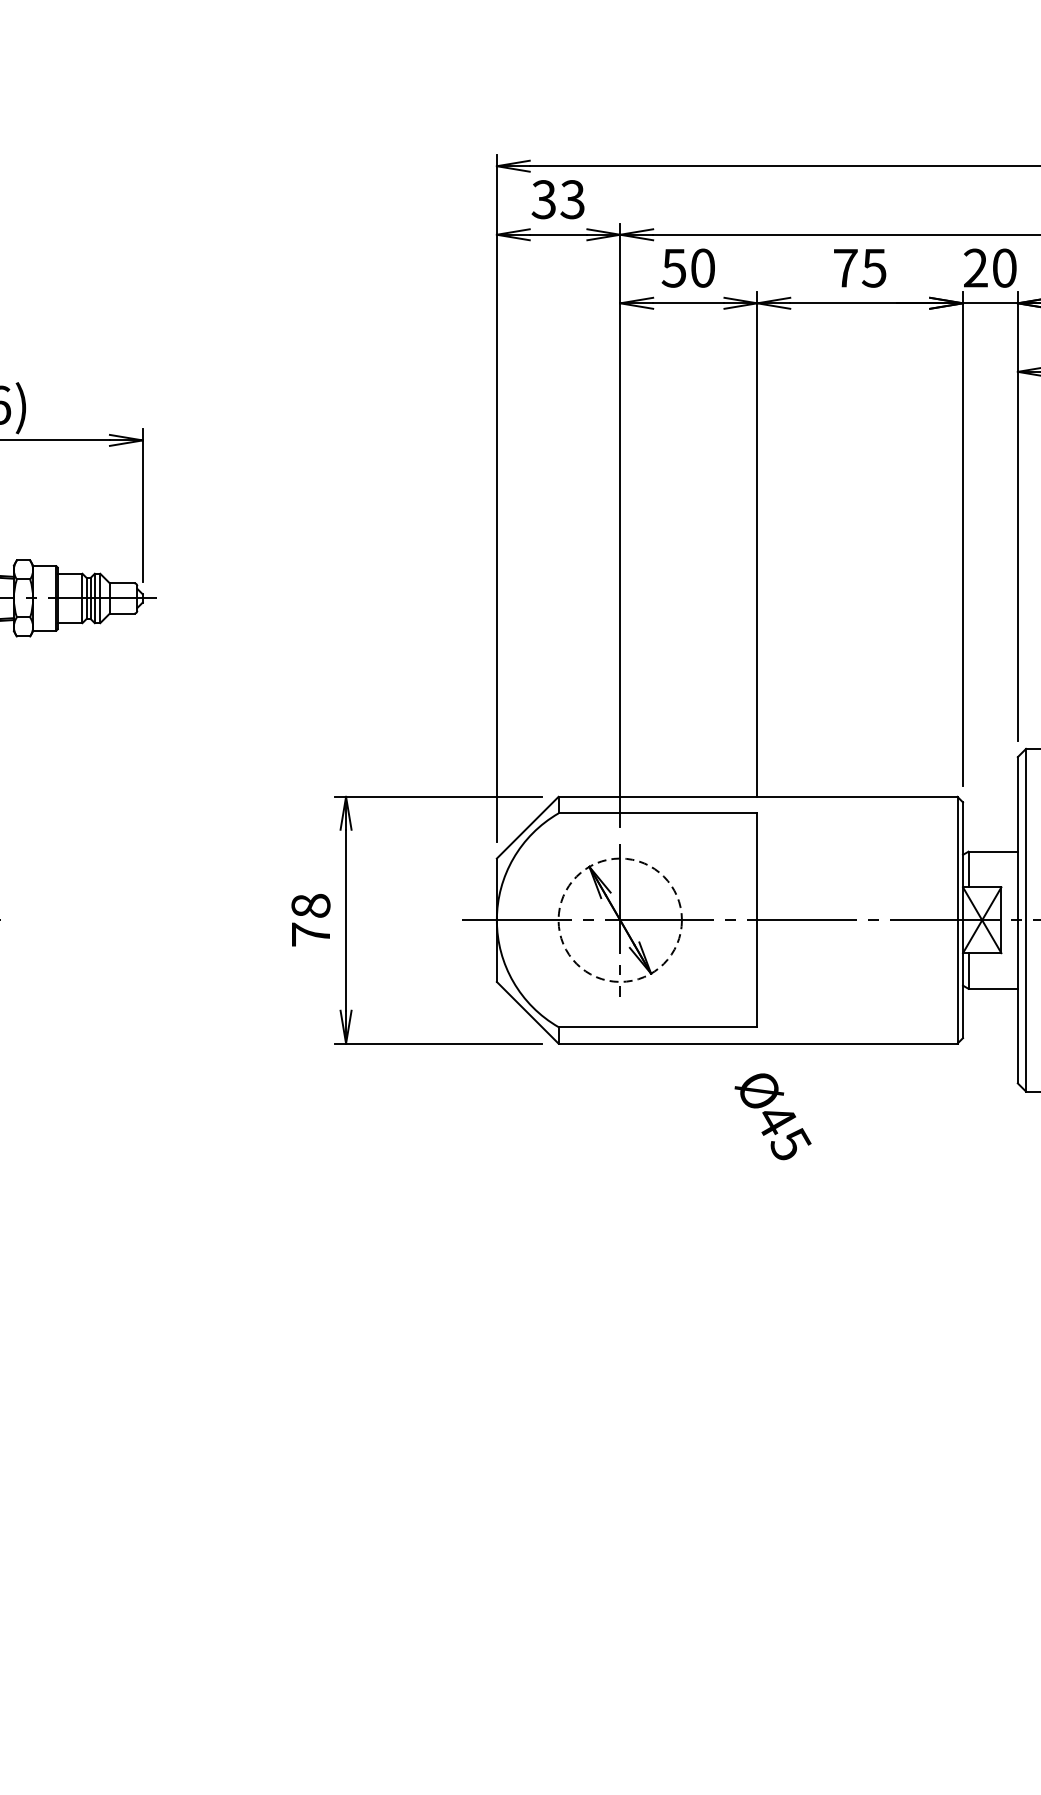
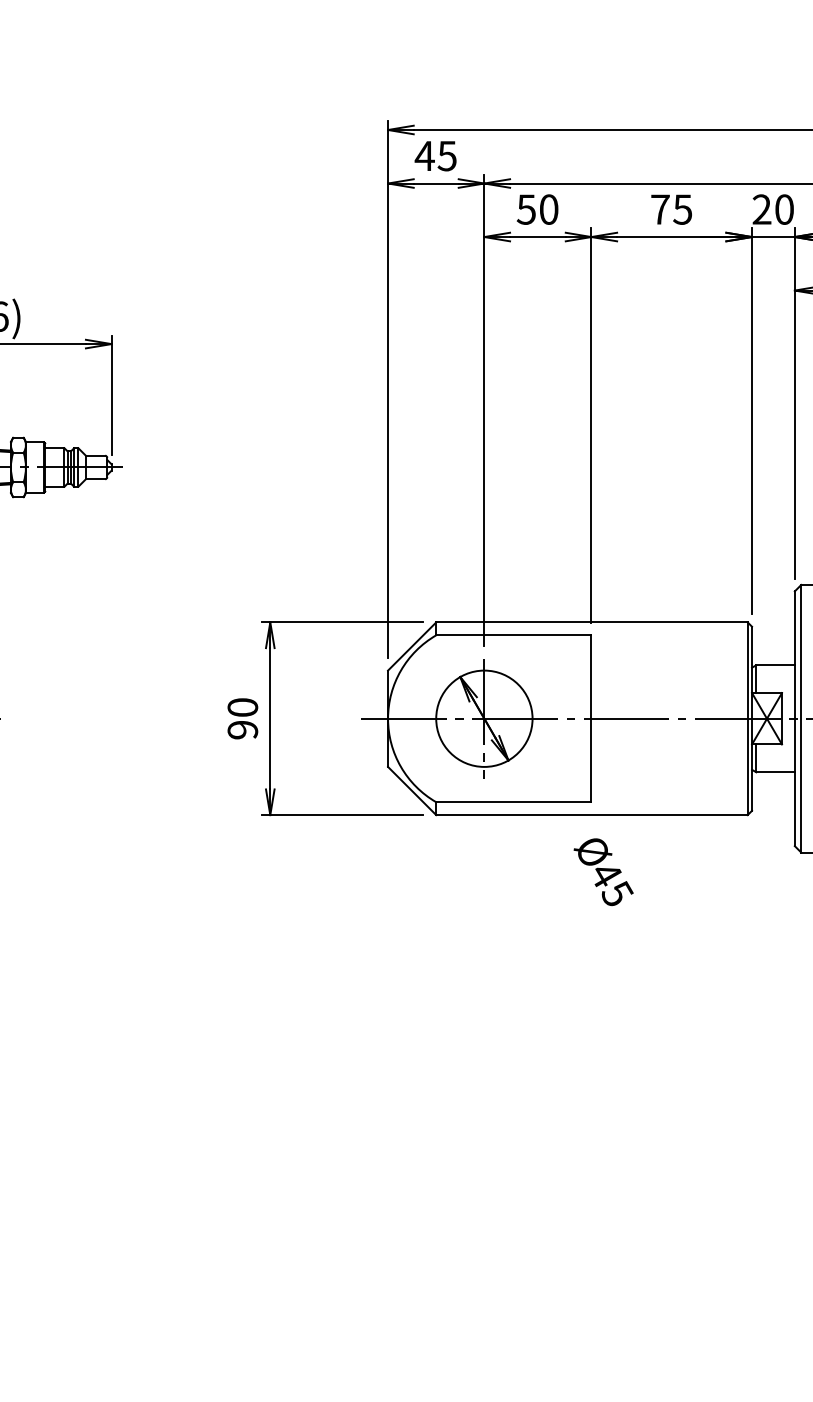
text: (557, 198) -> (435, 155), 33 -> 45
text: (310, 919) -> (242, 718), 78 -> 90
circle: (620, 919) -> (484, 718), dashed -> solid

